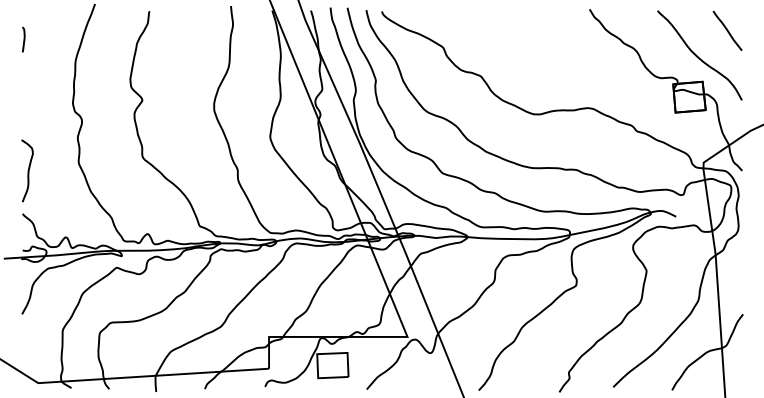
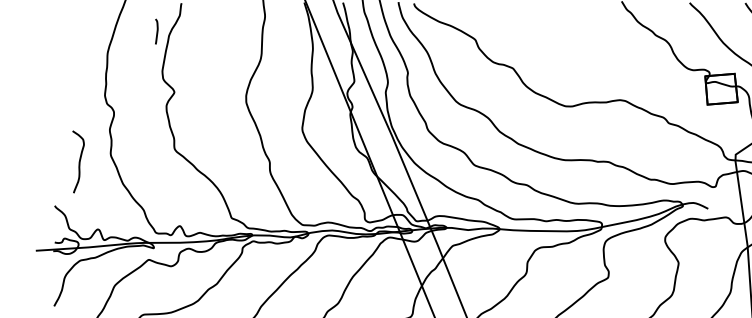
curve: (23, 39) -> (156, 31), moved
curve: (27, 170) -> (78, 161), moved

